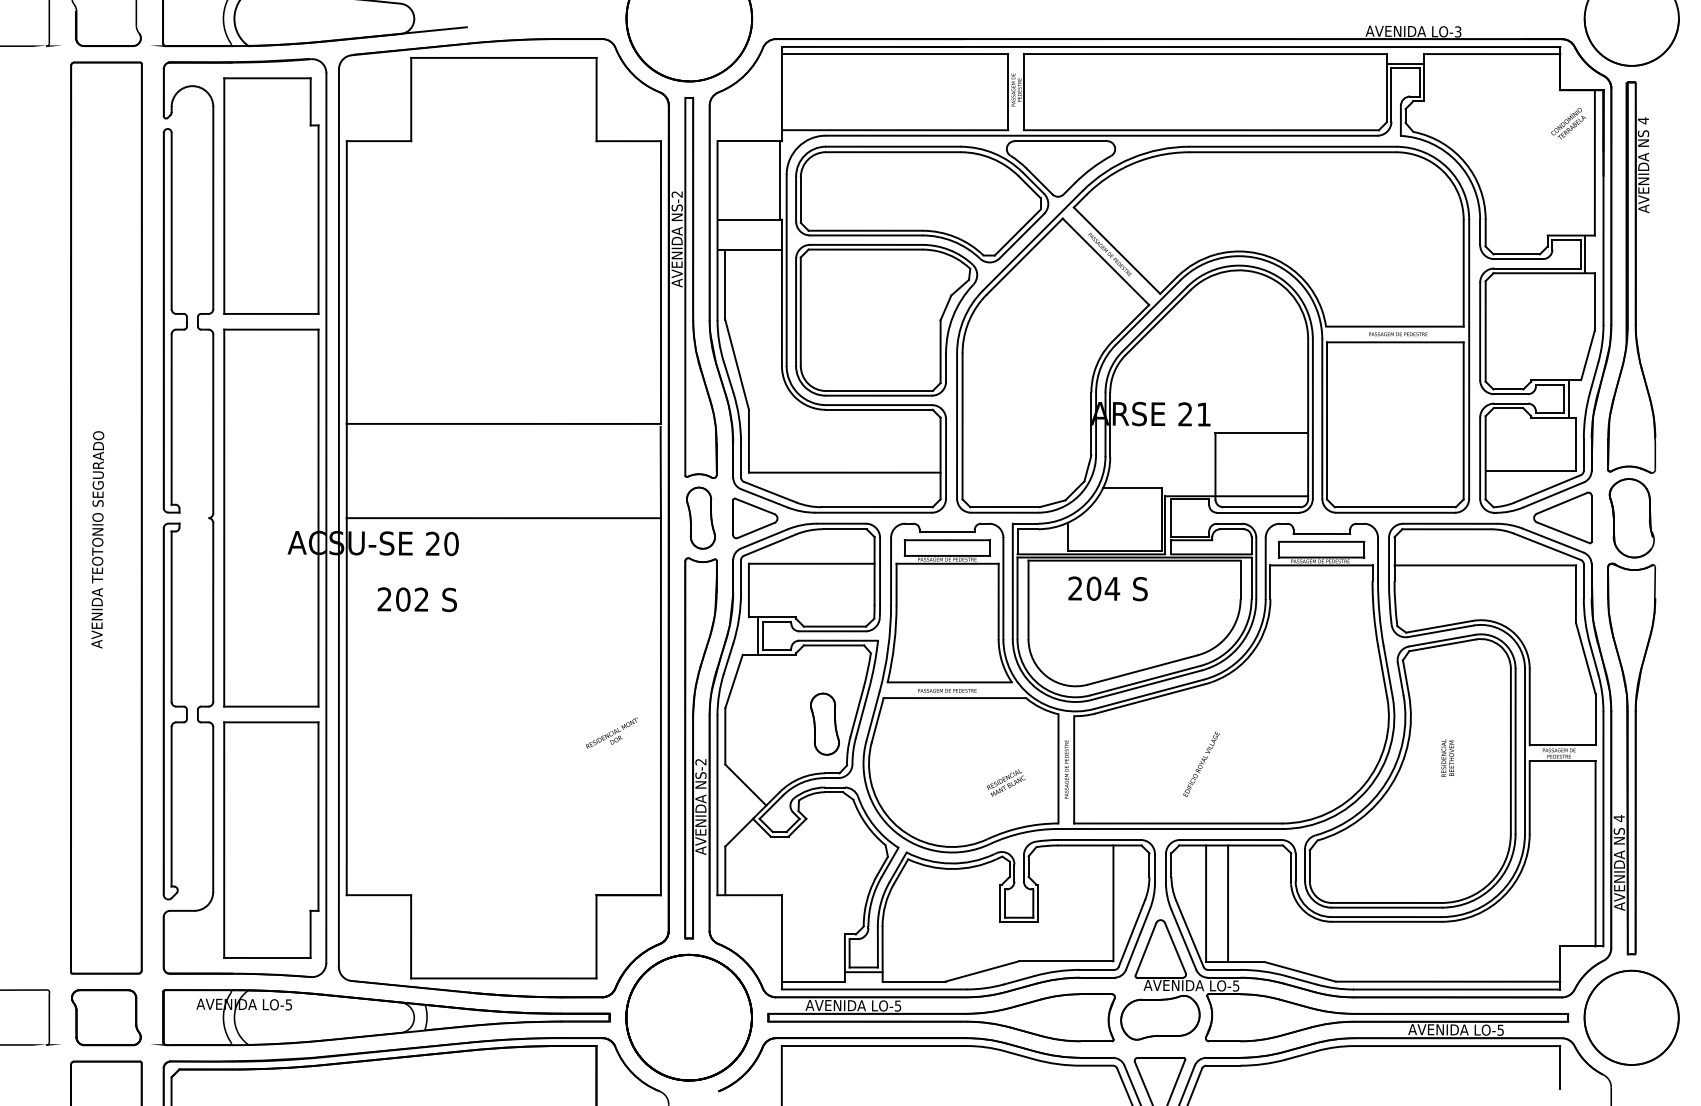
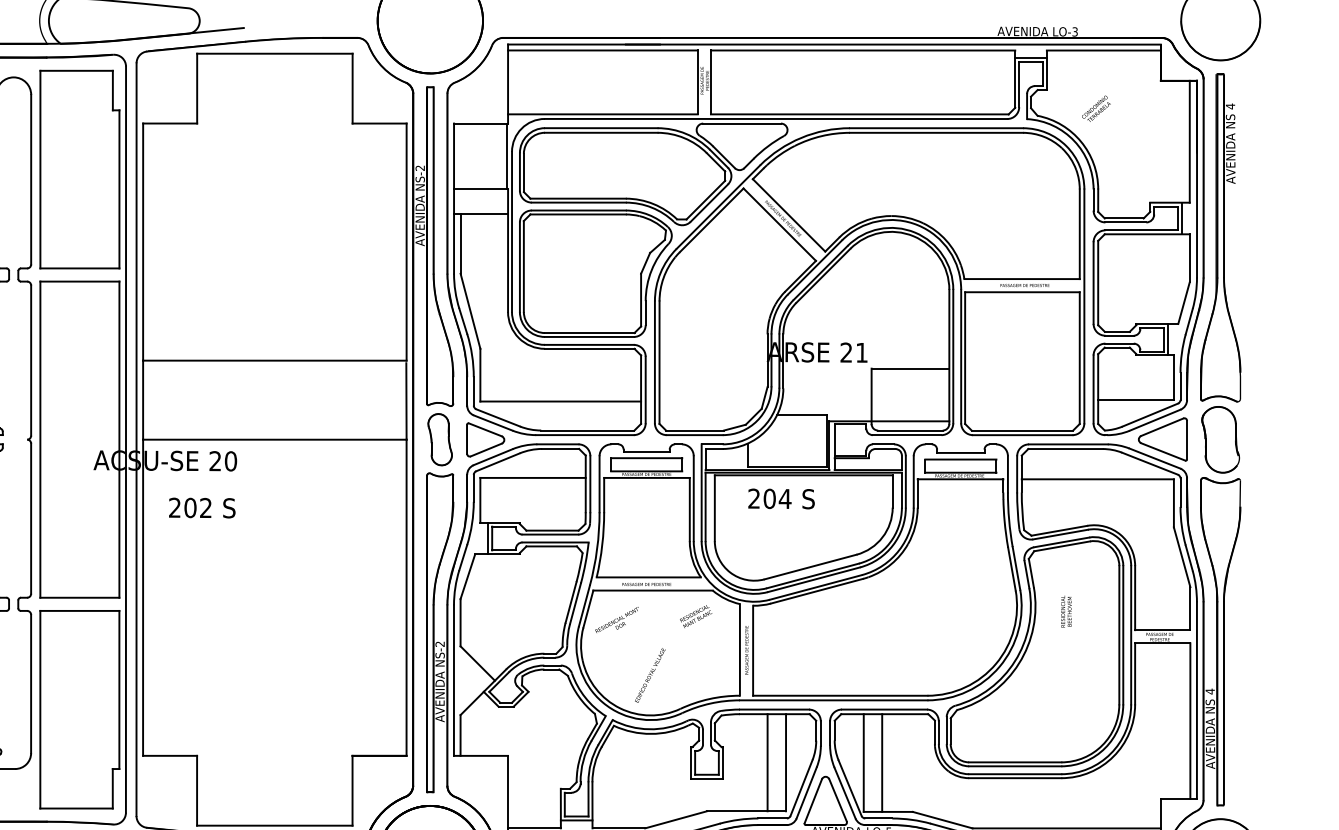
text: (1568, 123) -> (1096, 108), moved
part: (824, 723) -> (543, 611), removed
text: (611, 732) -> (616, 619), moved
text: (1447, 757) -> (1066, 611), moved
text: (1201, 763) -> (650, 674), moved
text: (1006, 782) -> (696, 616), moved
line: (1091, 903) -> (767, 762), added

